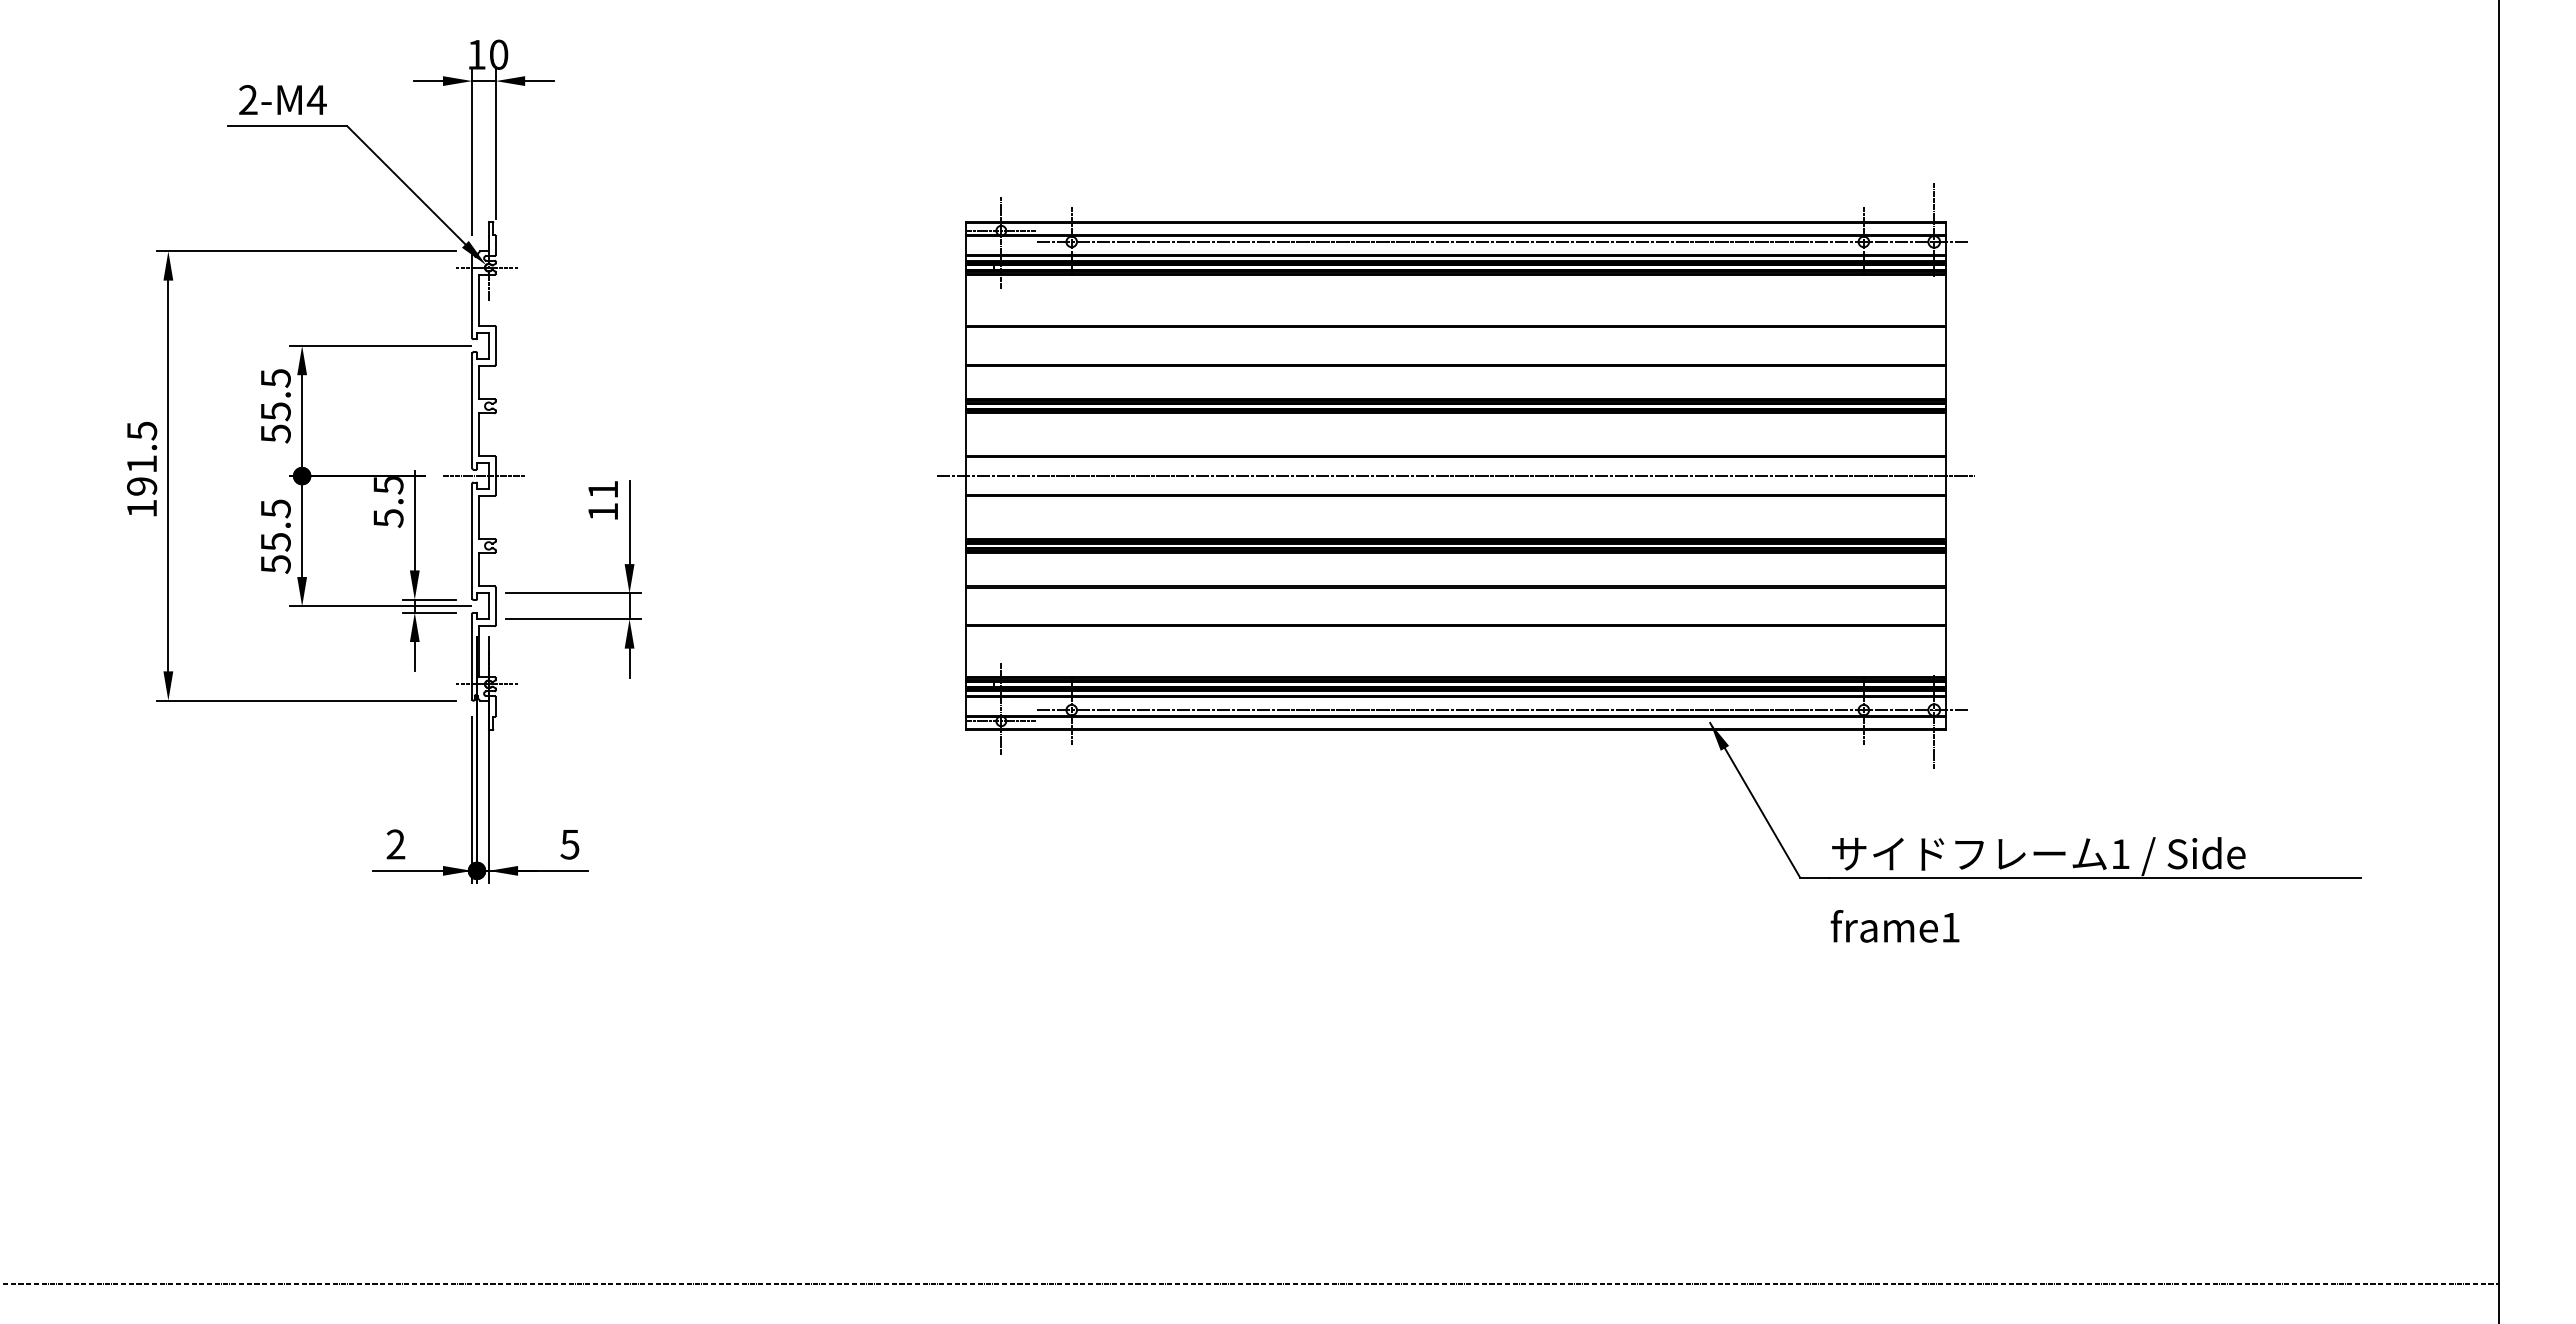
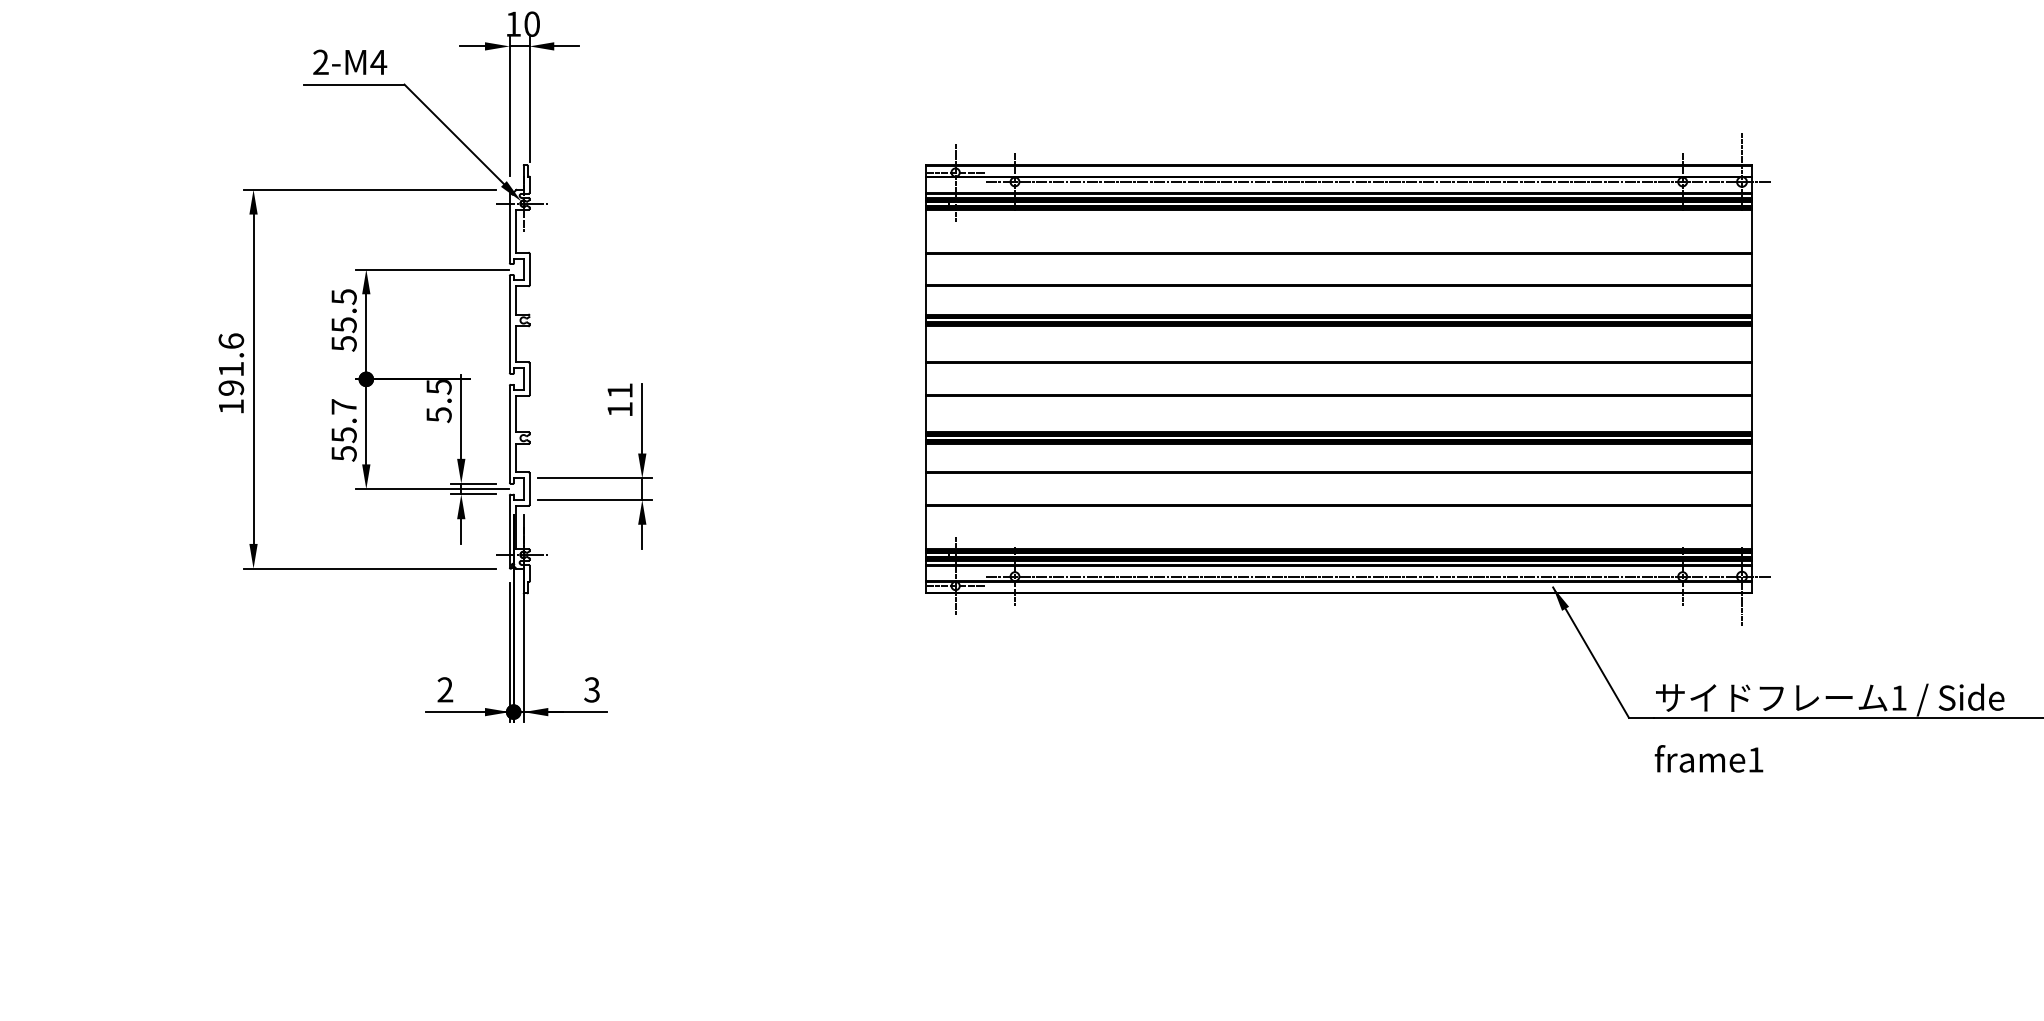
text: (142, 430) -> (231, 340), 191.5 -> 191.6
line: (484, 476) -> (520, 379), removed
line: (1455, 476) -> (1338, 379), removed
text: (275, 508) -> (343, 406), 55.5 -> 55.7
text: (569, 844) -> (591, 689), 5 -> 3

